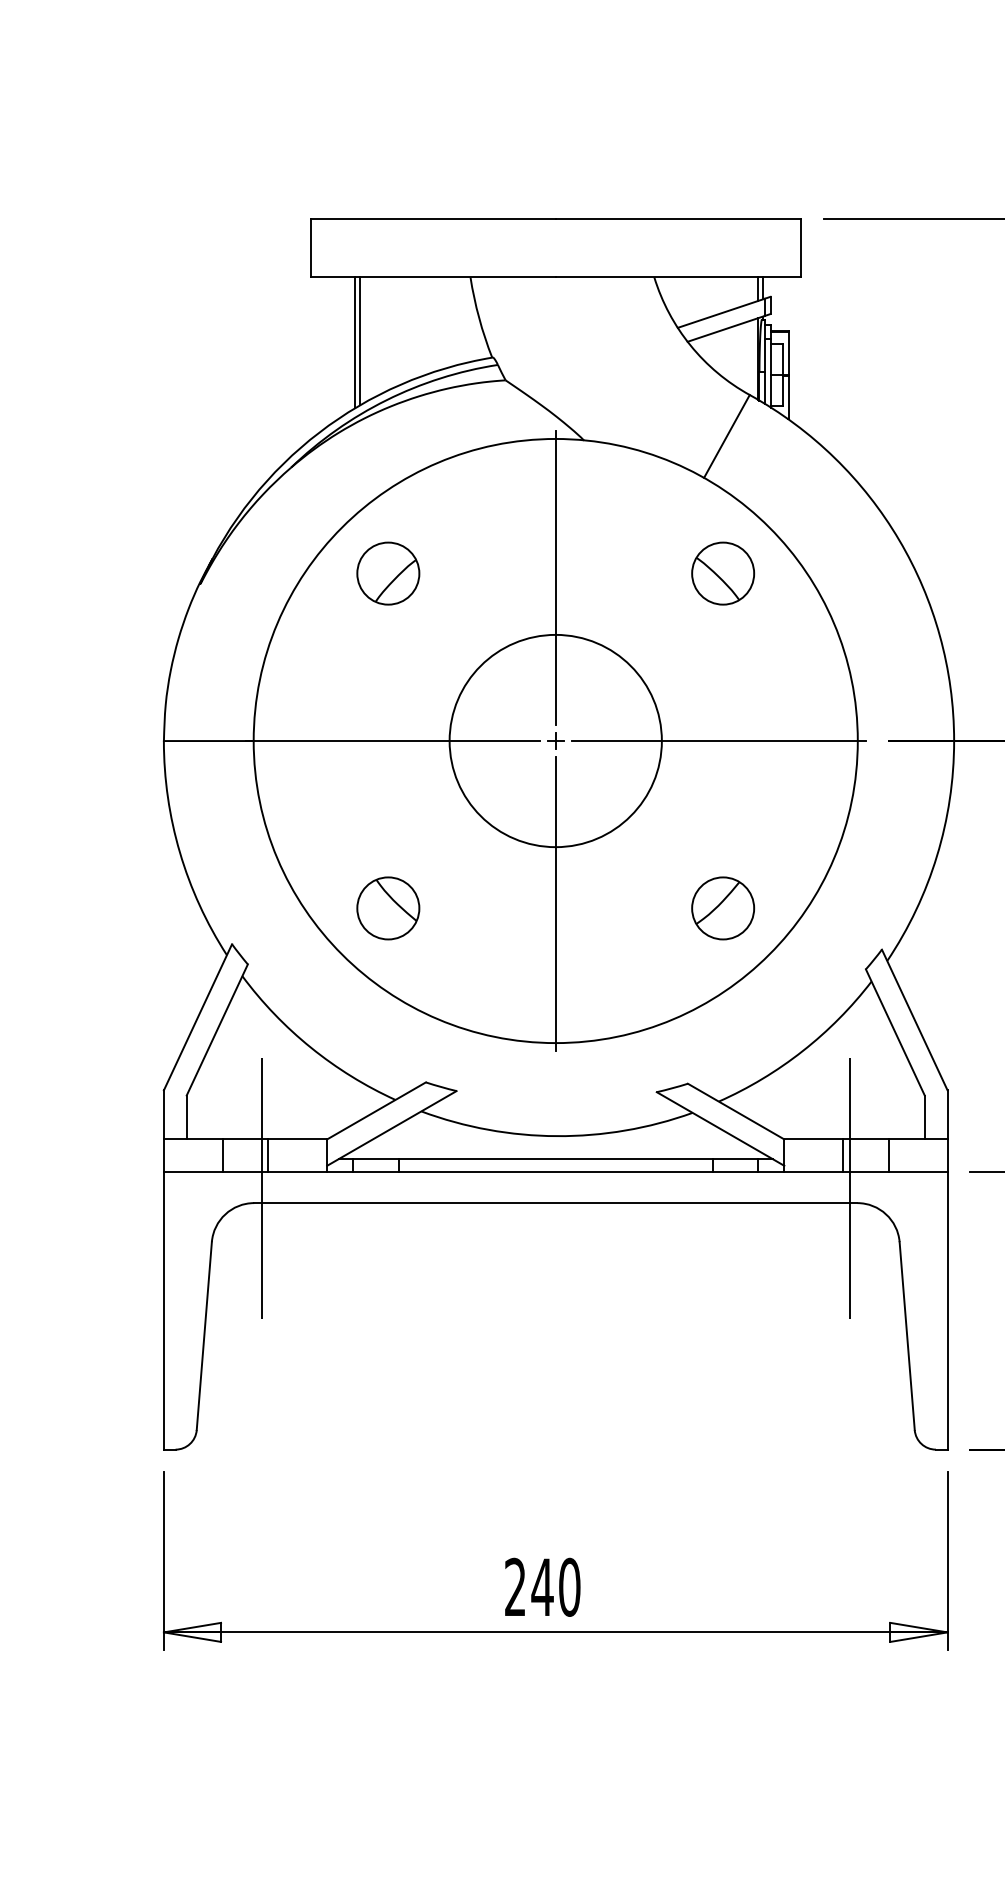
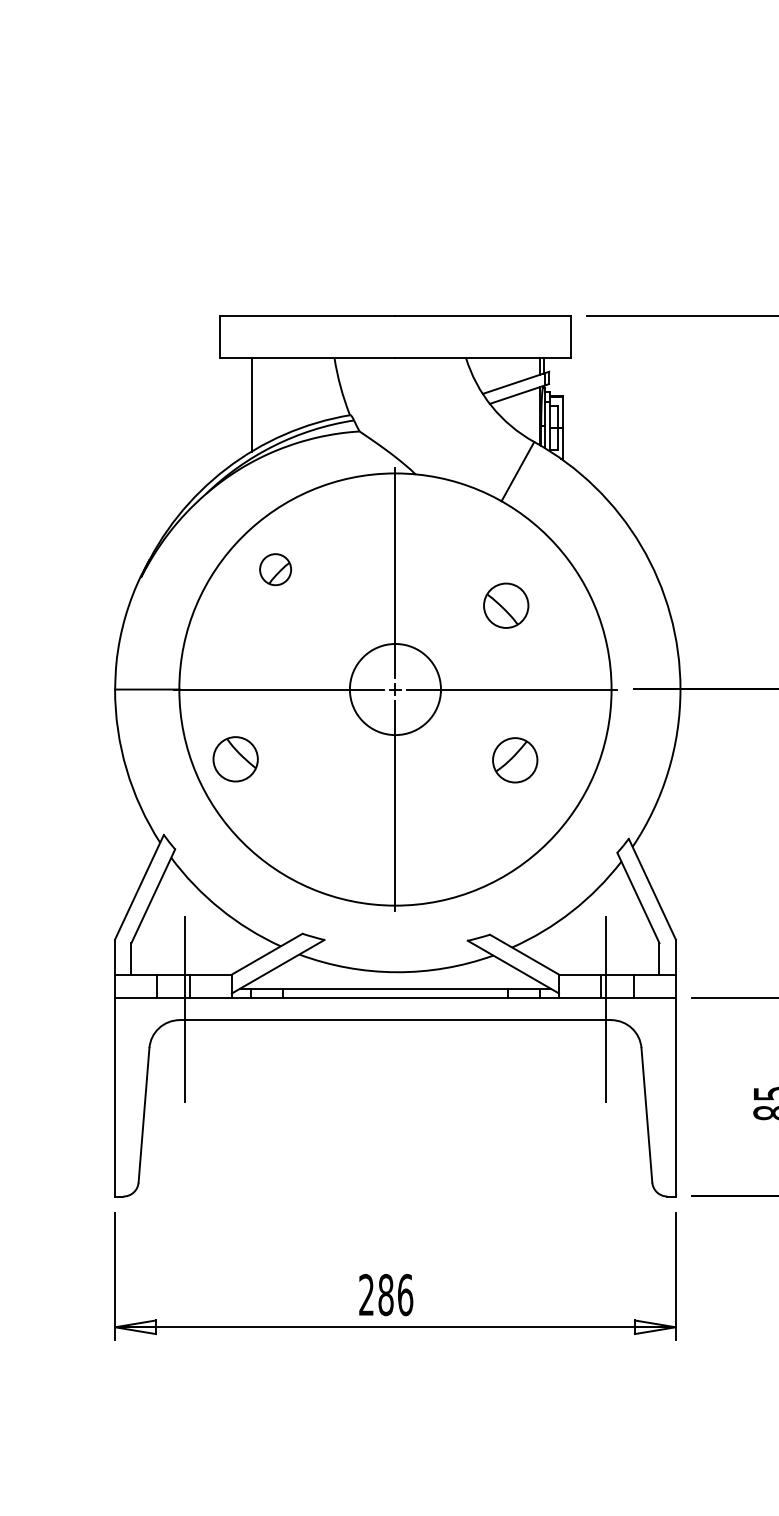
line: (360, 341) -> (255, 403), removed
part: (388, 573) -> (275, 569), size x0.7
part: (723, 573) -> (506, 605), moved
circle: (555, 740) -> (395, 689), size x0.6
part: (388, 908) -> (235, 759), moved
part: (723, 908) -> (515, 760), moved
text: (555, 1587) -> (395, 1295), 240 -> 286

